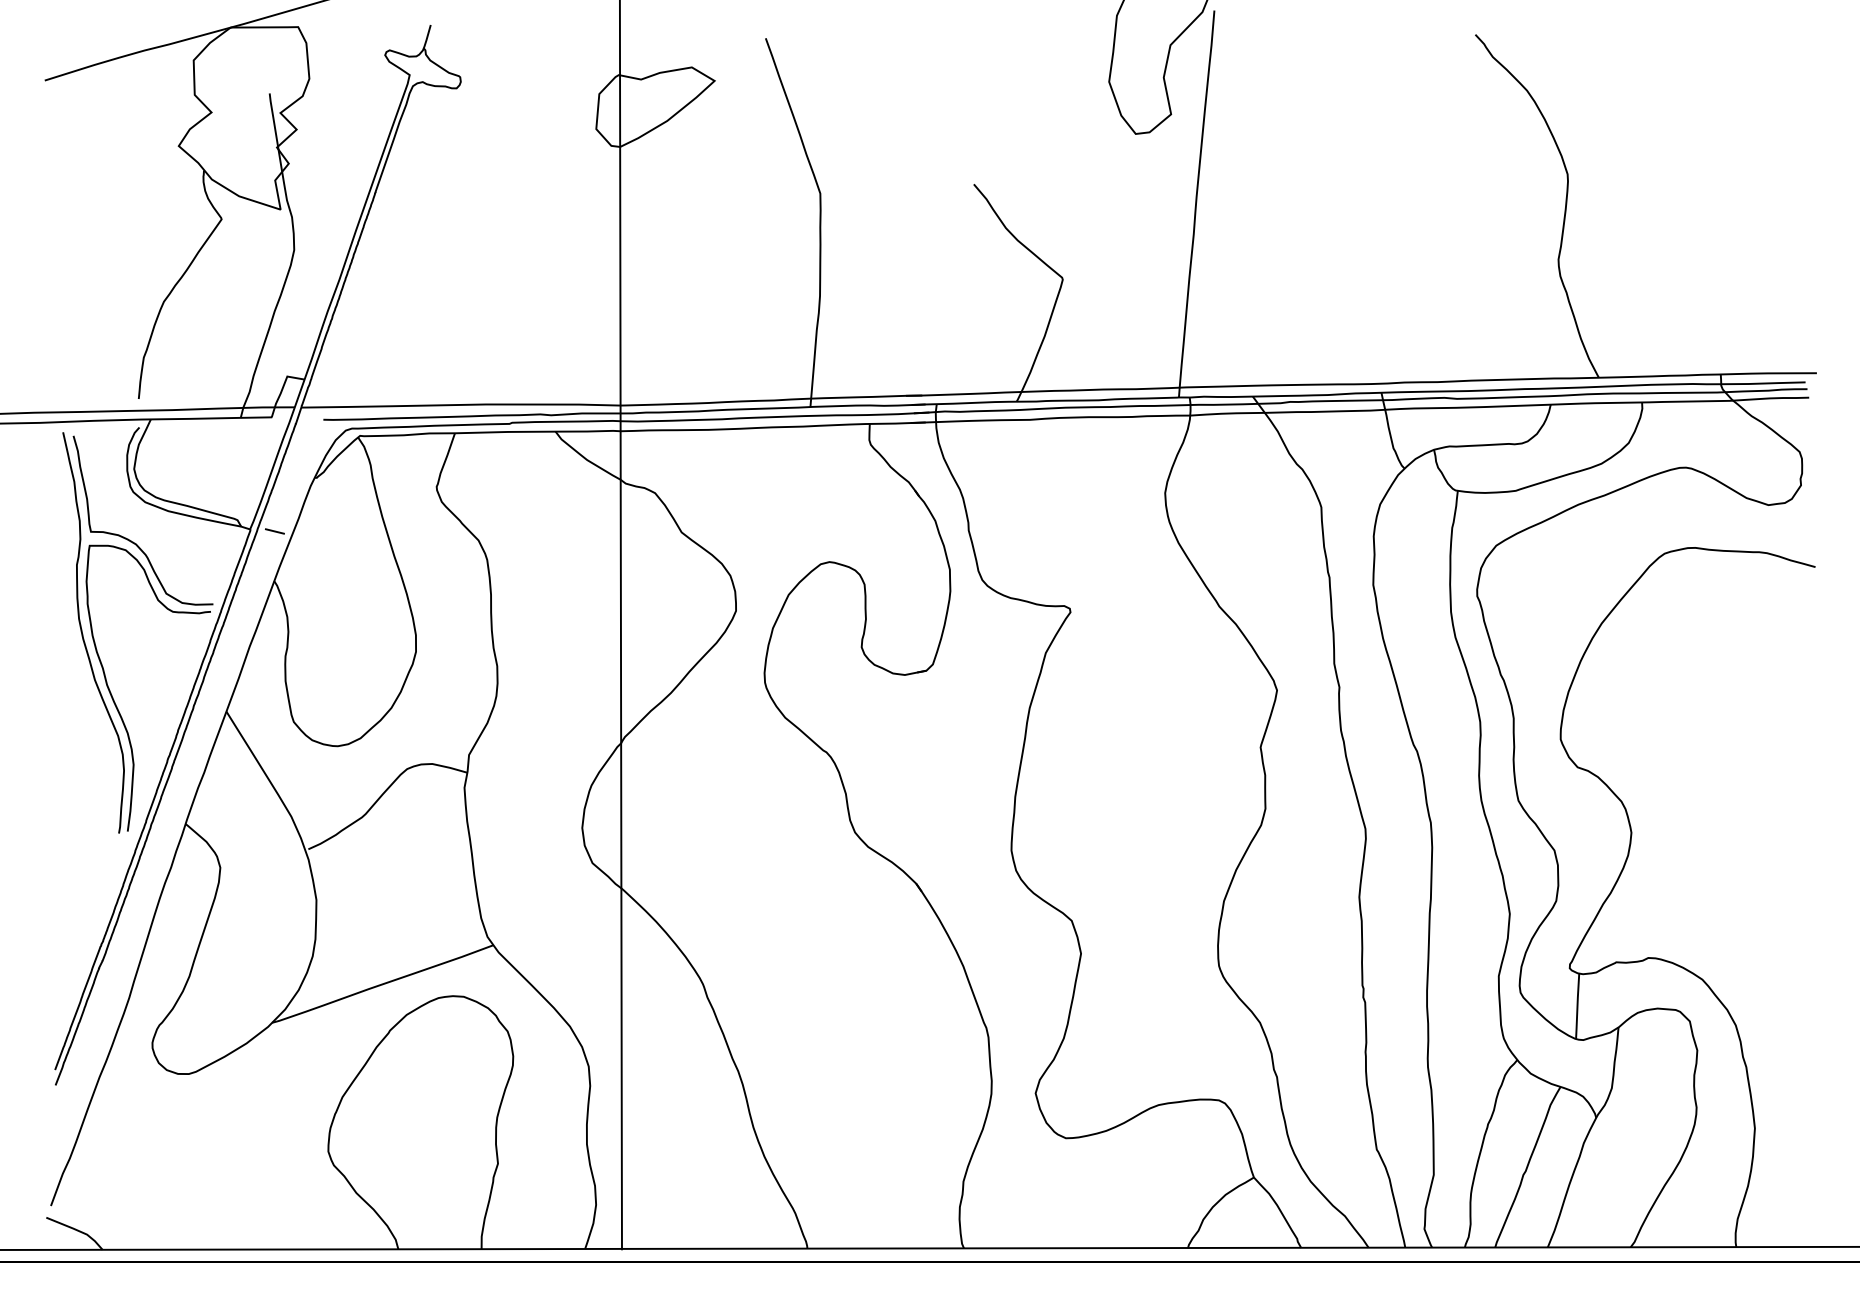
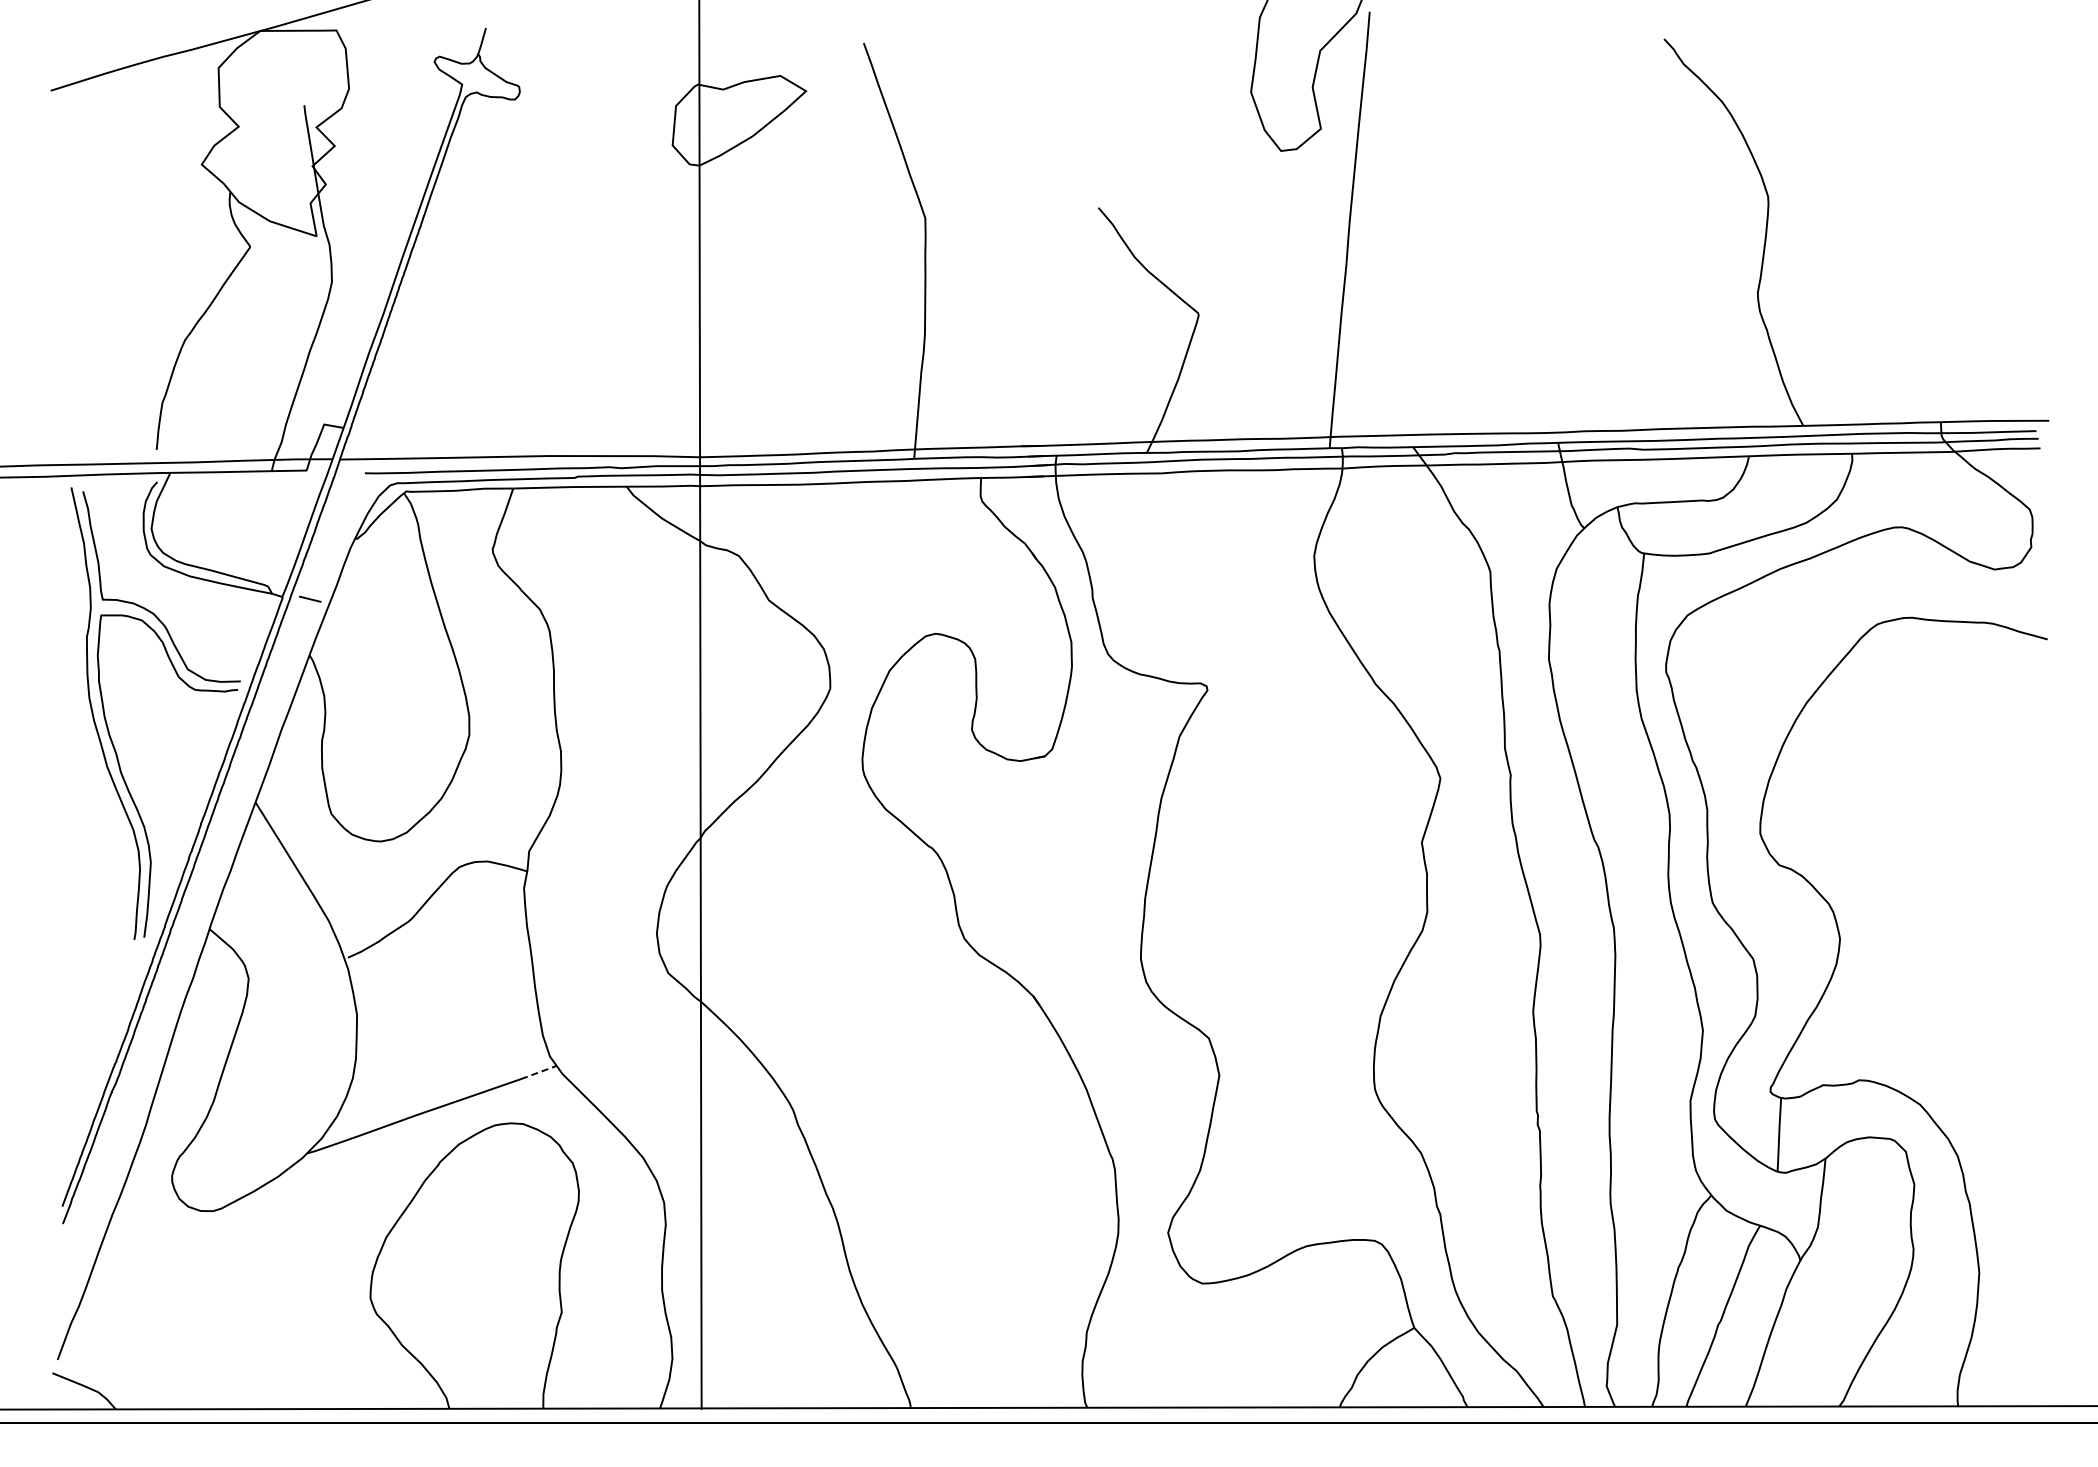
line: (478, 951) -> (539, 1072), solid -> dashed

